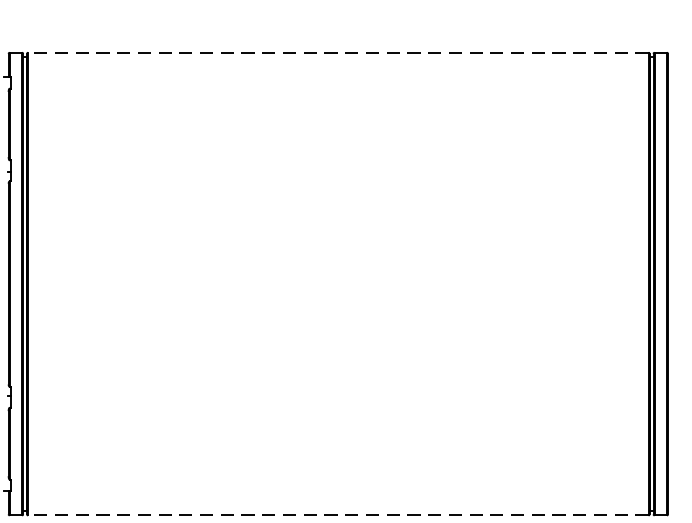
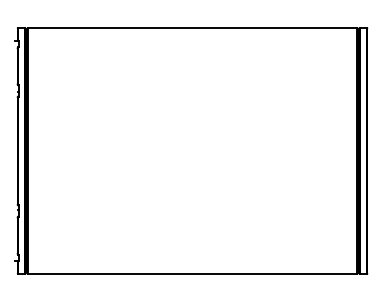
line: (338, 53) -> (192, 28), dashed -> solid
line: (338, 514) -> (192, 273), dashed -> solid

